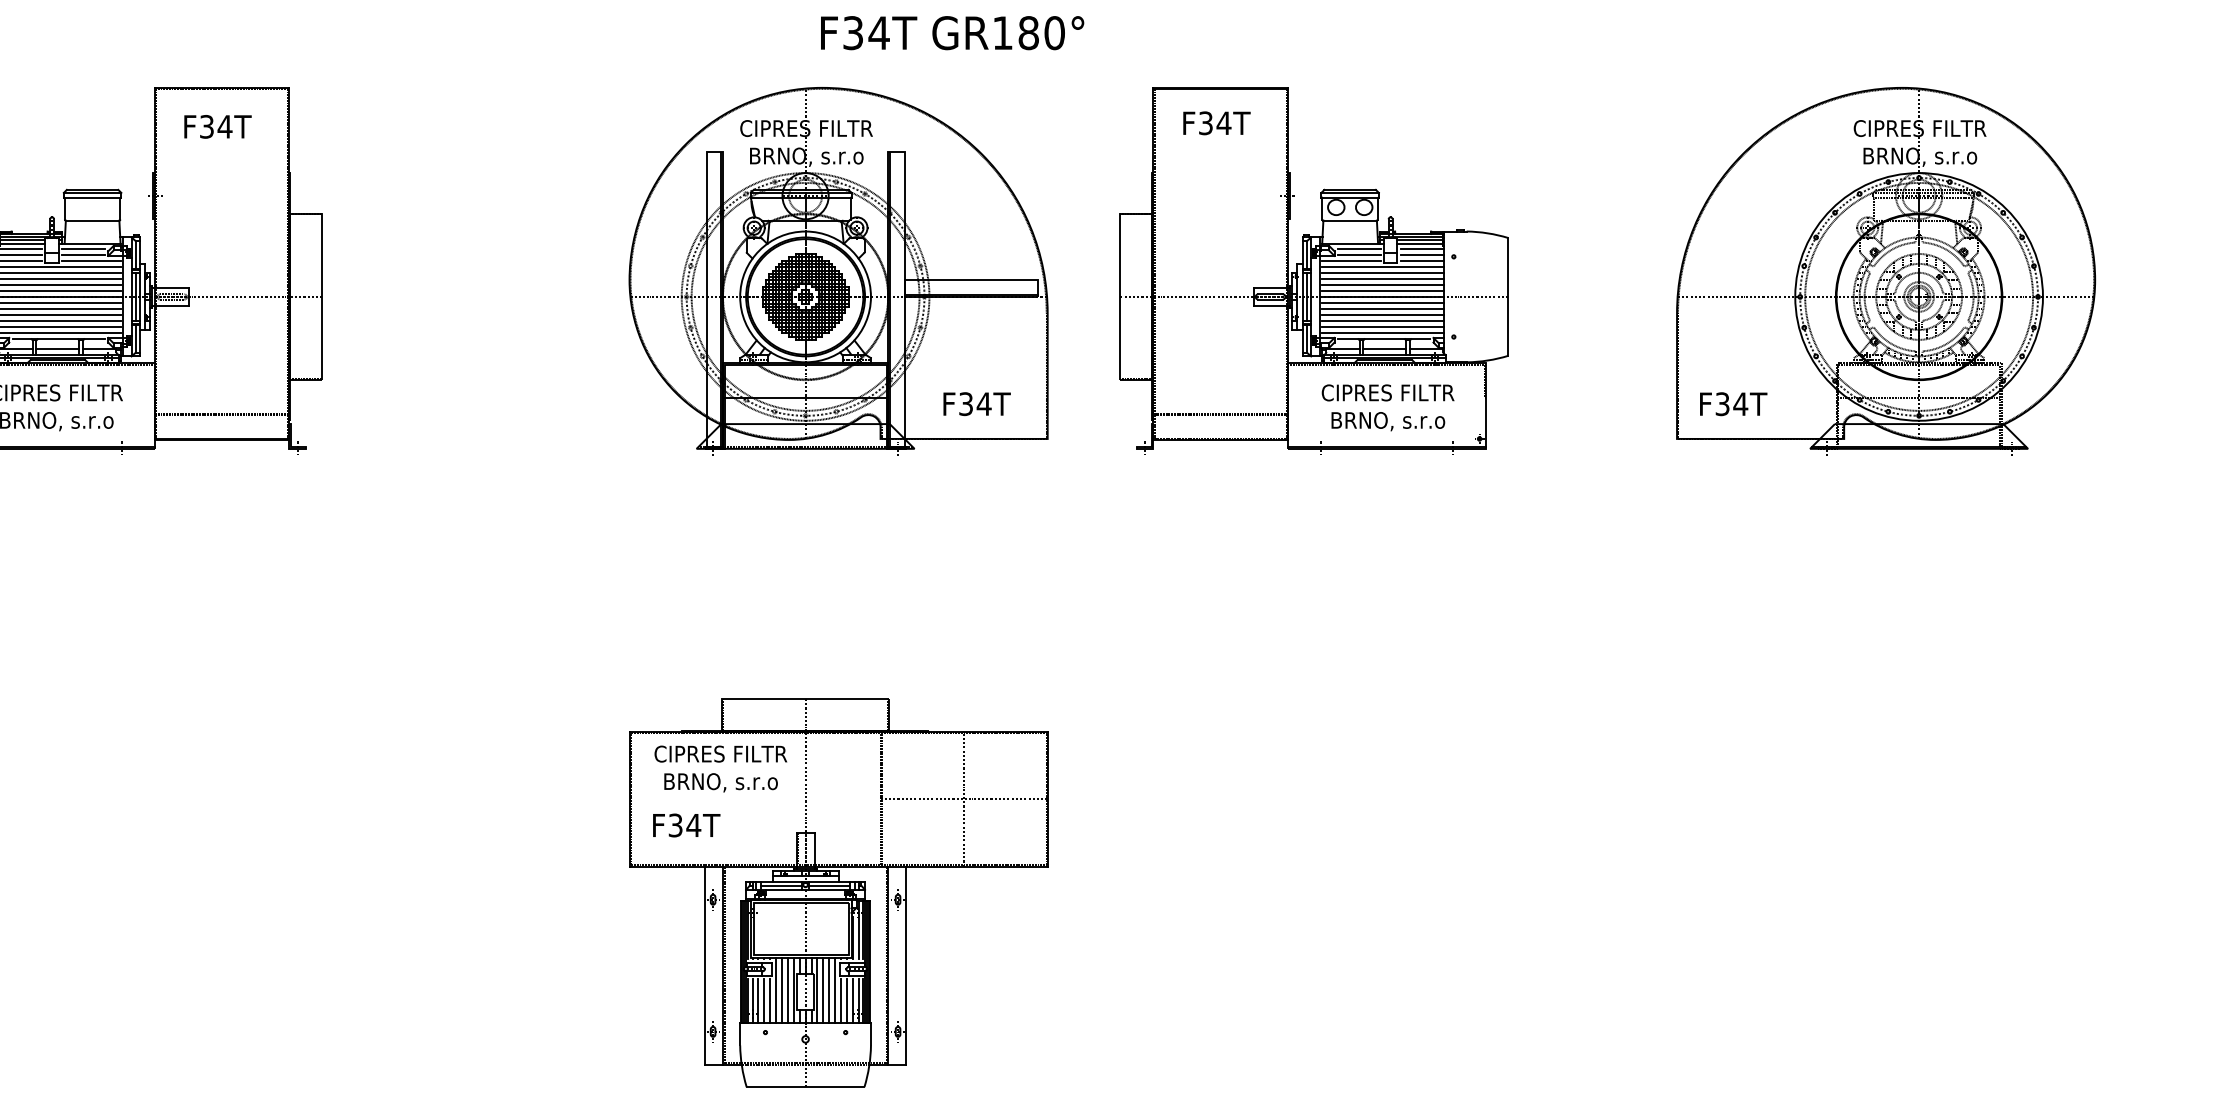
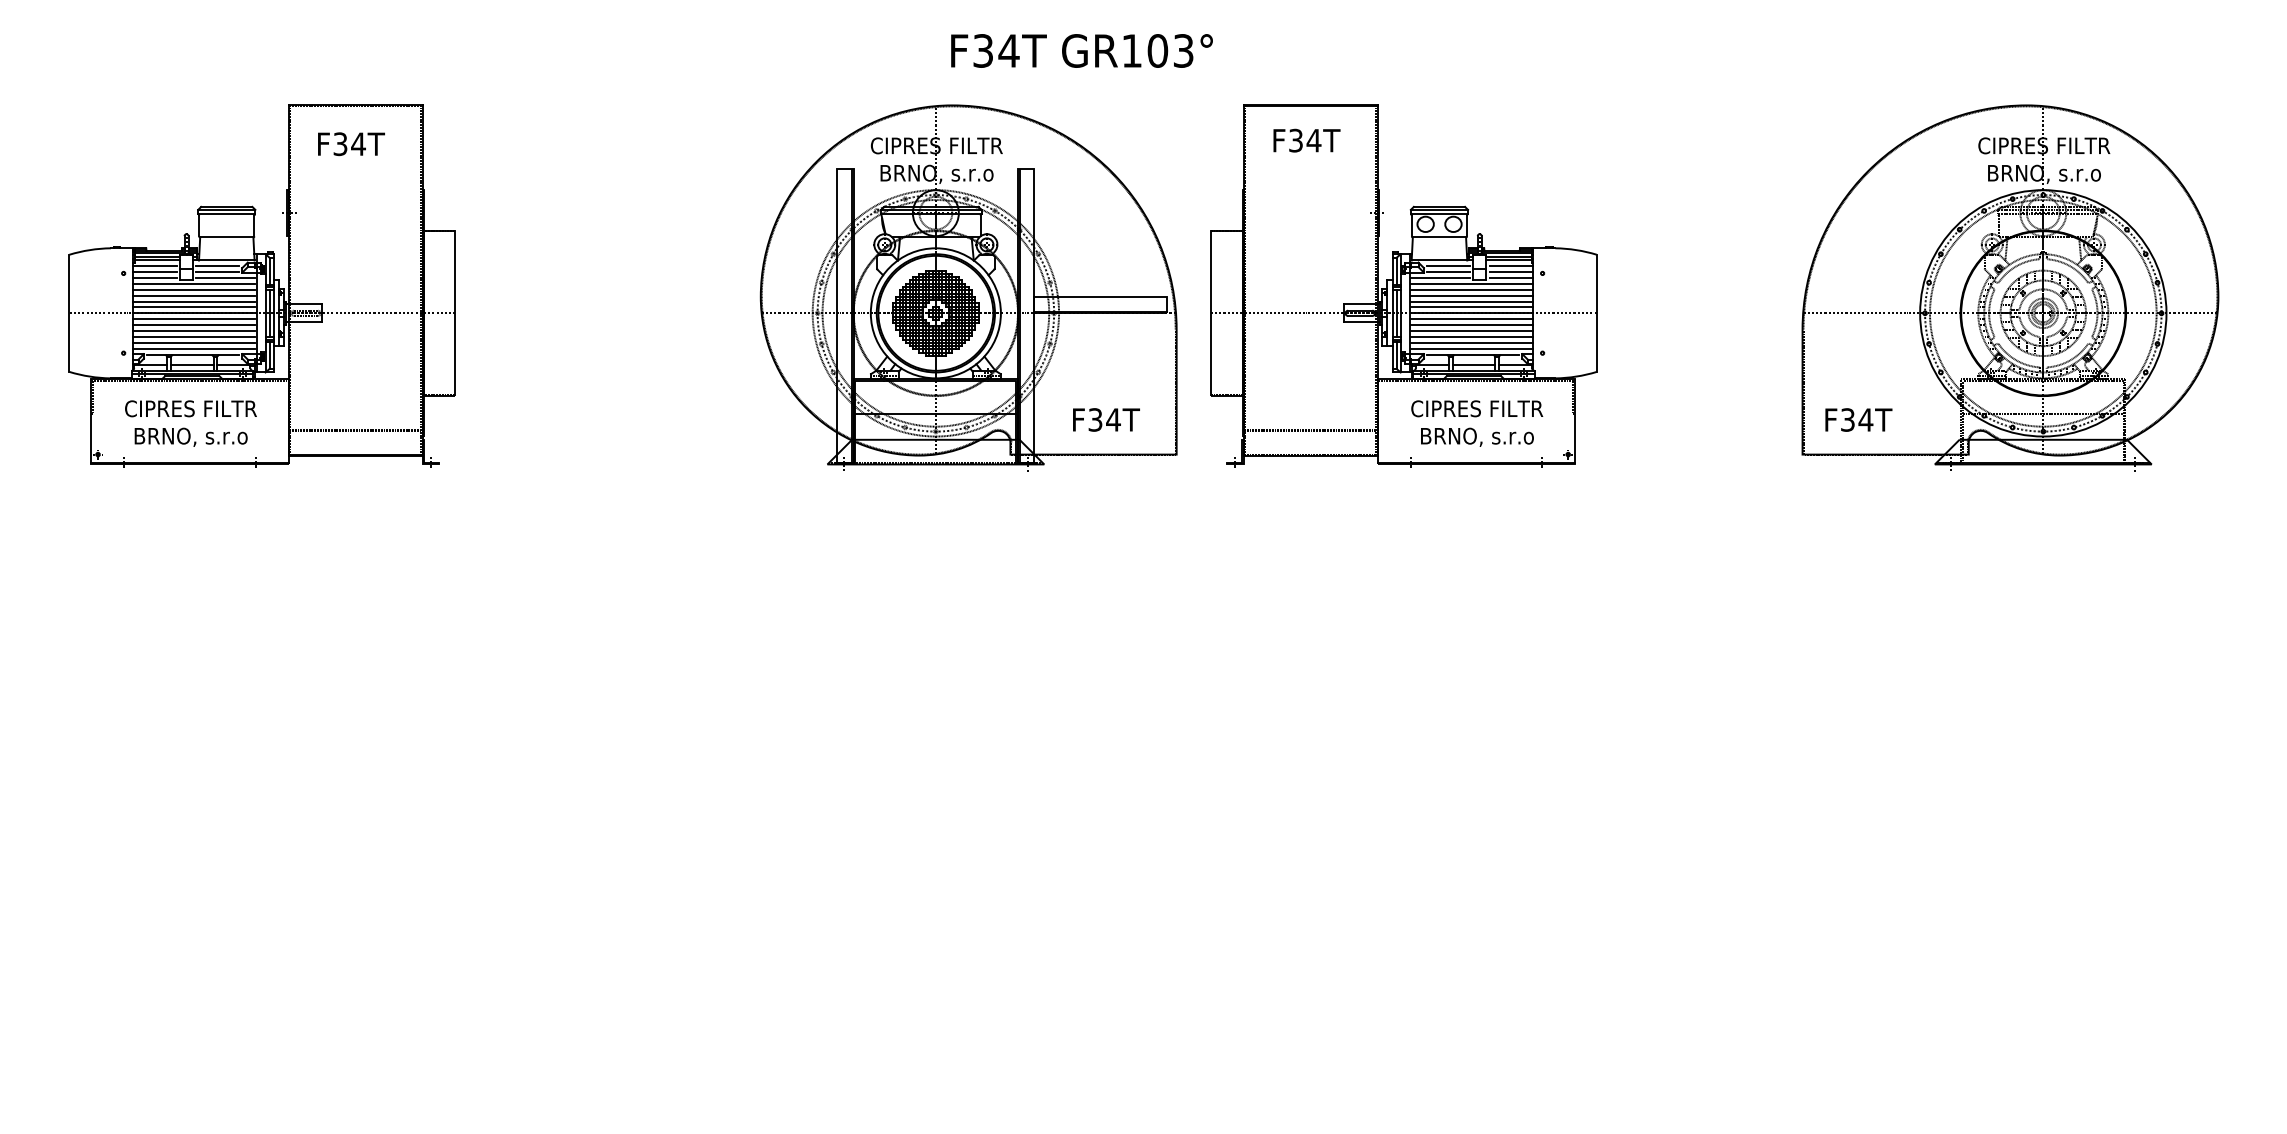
text: (1041, 32) -> (1170, 50), GR180° -> GR103°
part: (1313, 268) -> (1403, 285), moved
part: (838, 892) -> (968, 905), removed

